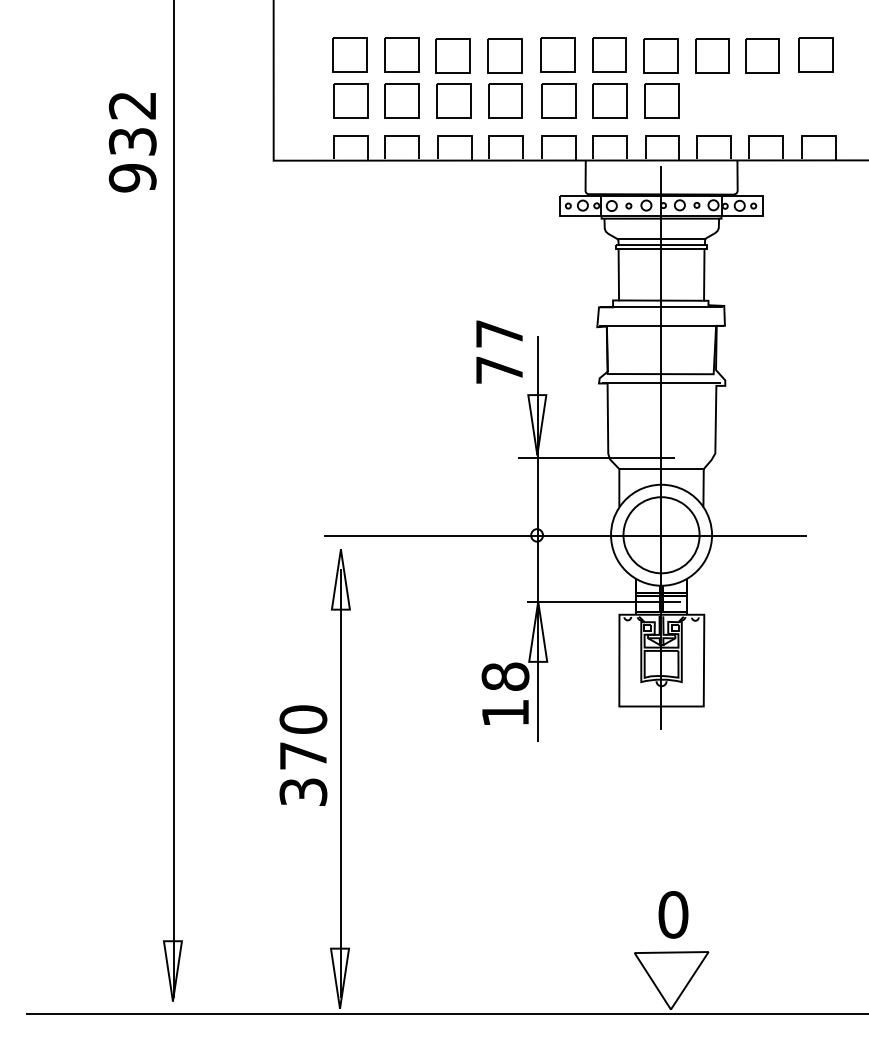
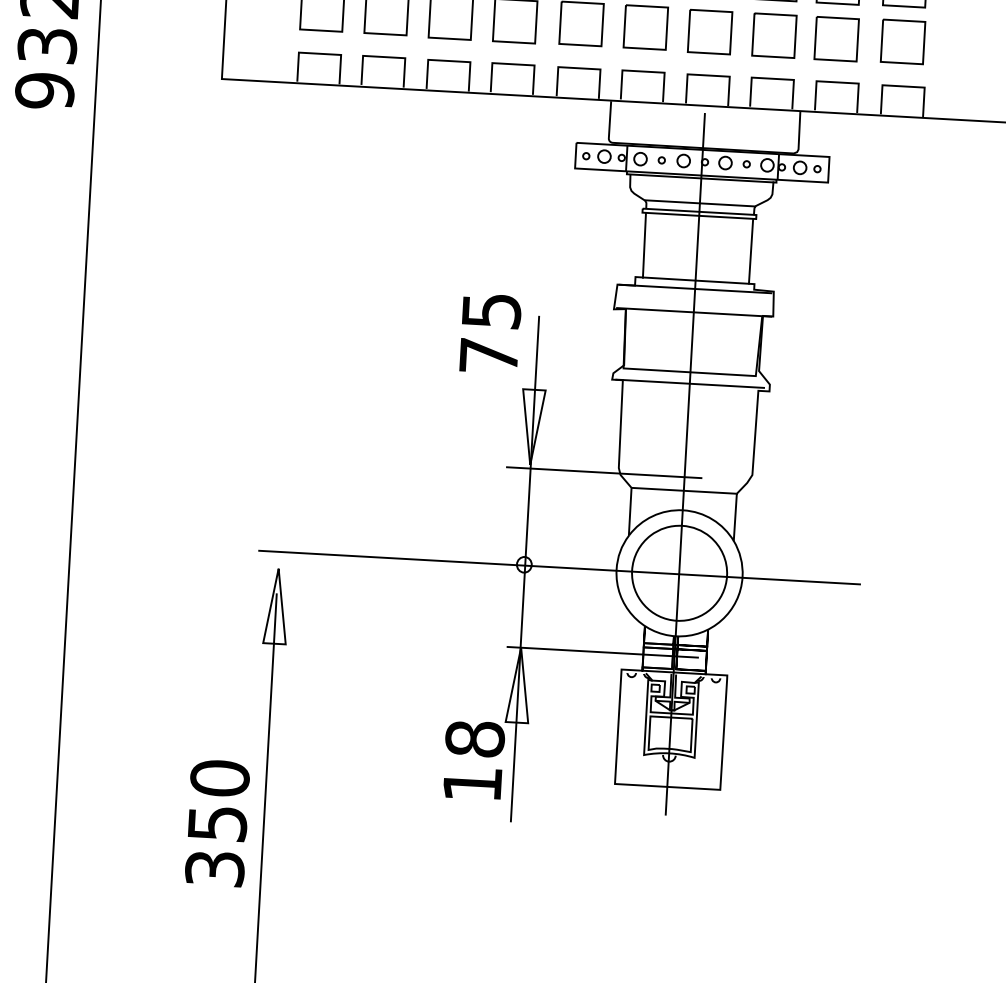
part: (712, 100) -> (773, 34), added
part: (762, 100) -> (835, 38), added
part: (816, 100) -> (903, 41), added
text: (499, 333) -> (491, 310), 77 -> 75
text: (303, 755) -> (217, 823), 370 -> 350

